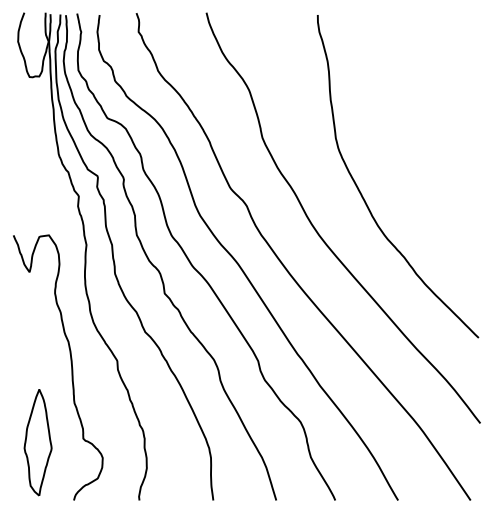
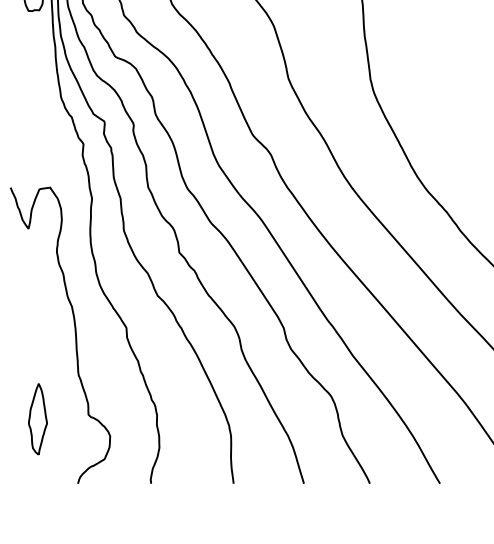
part: (37, 442) -> (37, 418), size x0.6

